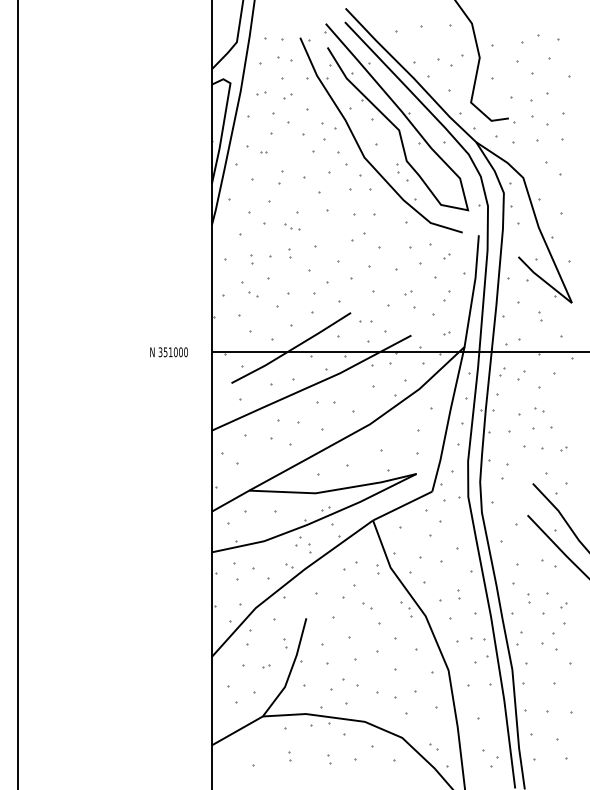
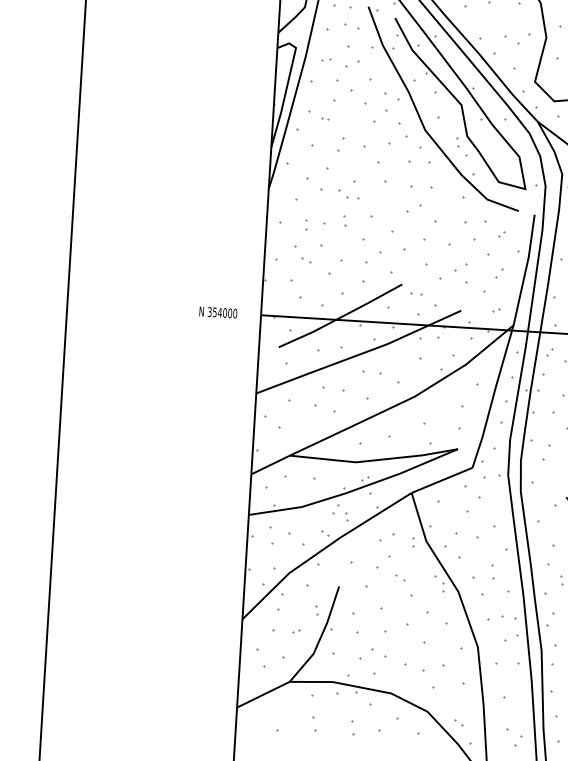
part: (287, 96) -> (352, 64), size x1.6
part: (292, 226) -> (349, 194), size x1.4
part: (408, 292) -> (460, 267), size x1.6
text: (170, 352) -> (219, 312), 351000 -> 354000
part: (458, 594) -> (492, 572), size x1.6
part: (289, 756) -> (313, 723), size x1.6
part: (329, 759) -> (353, 728), size x1.6

